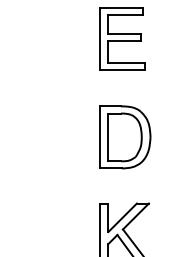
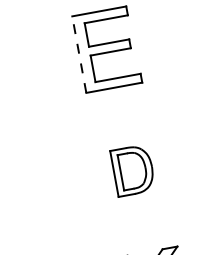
line: (99, 38) -> (79, 54), solid -> dashed
part: (125, 137) -> (133, 170), size x0.6

